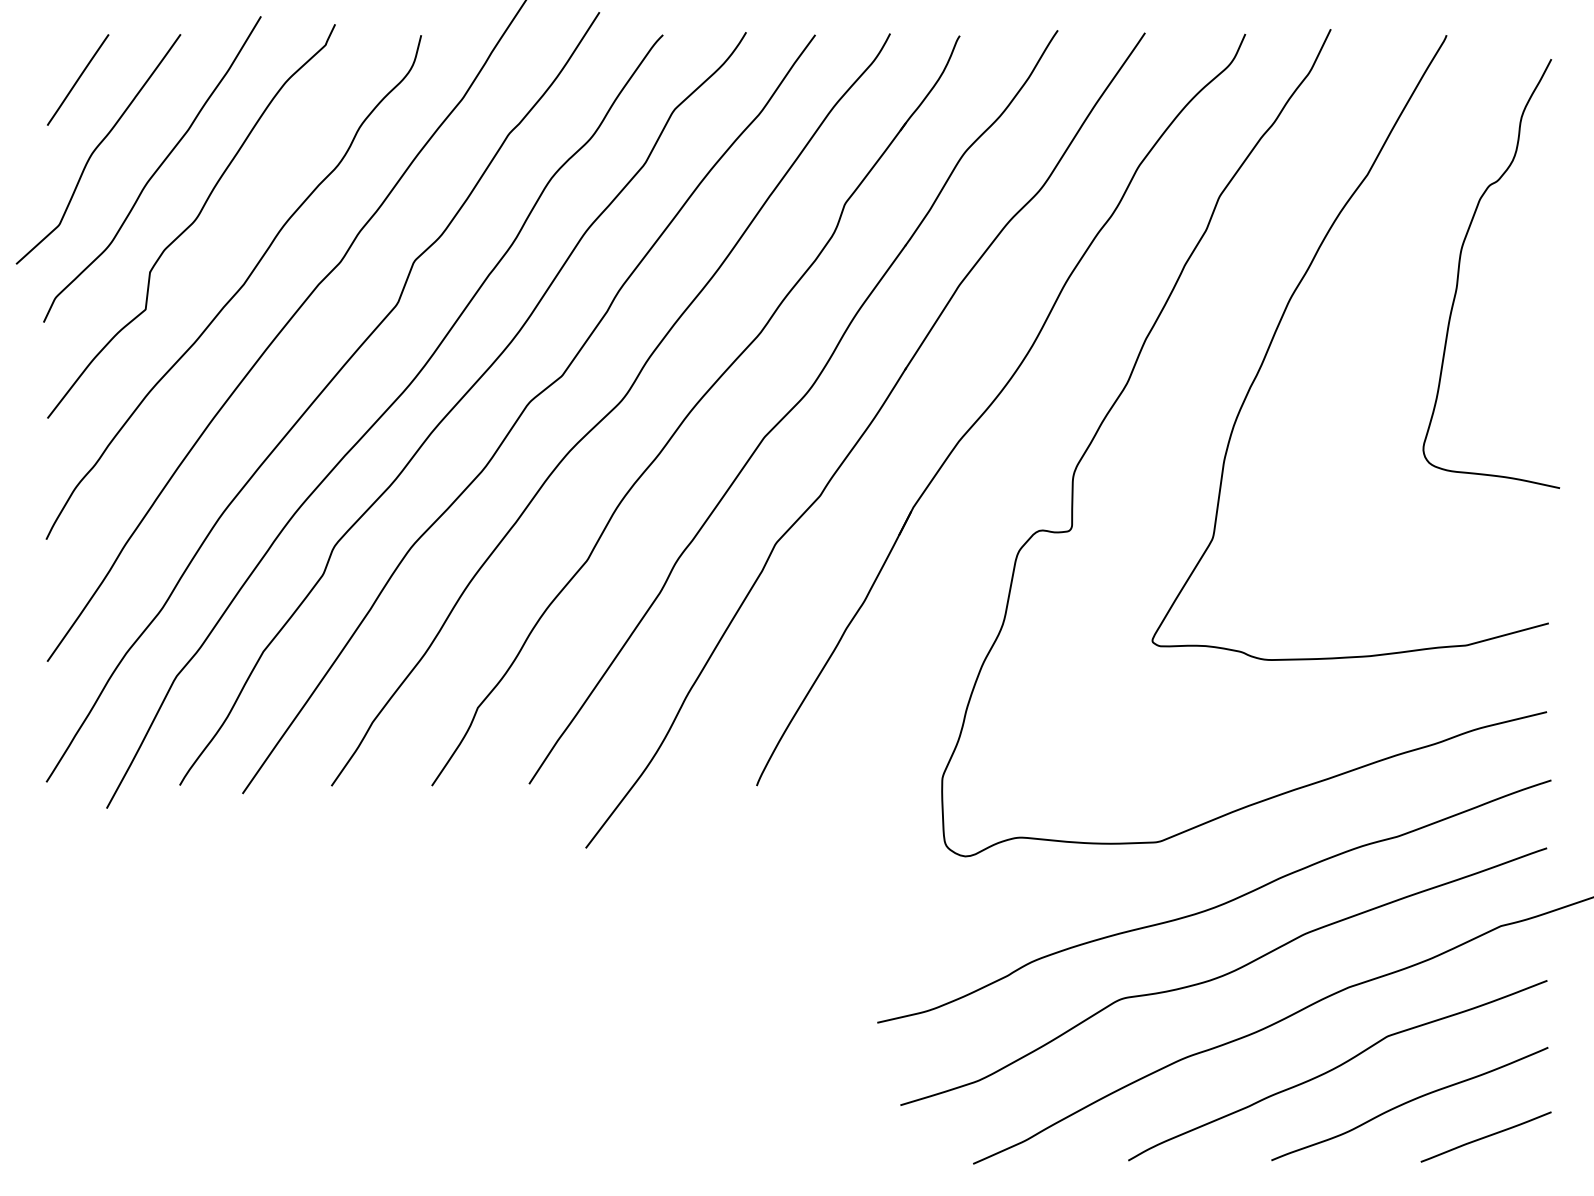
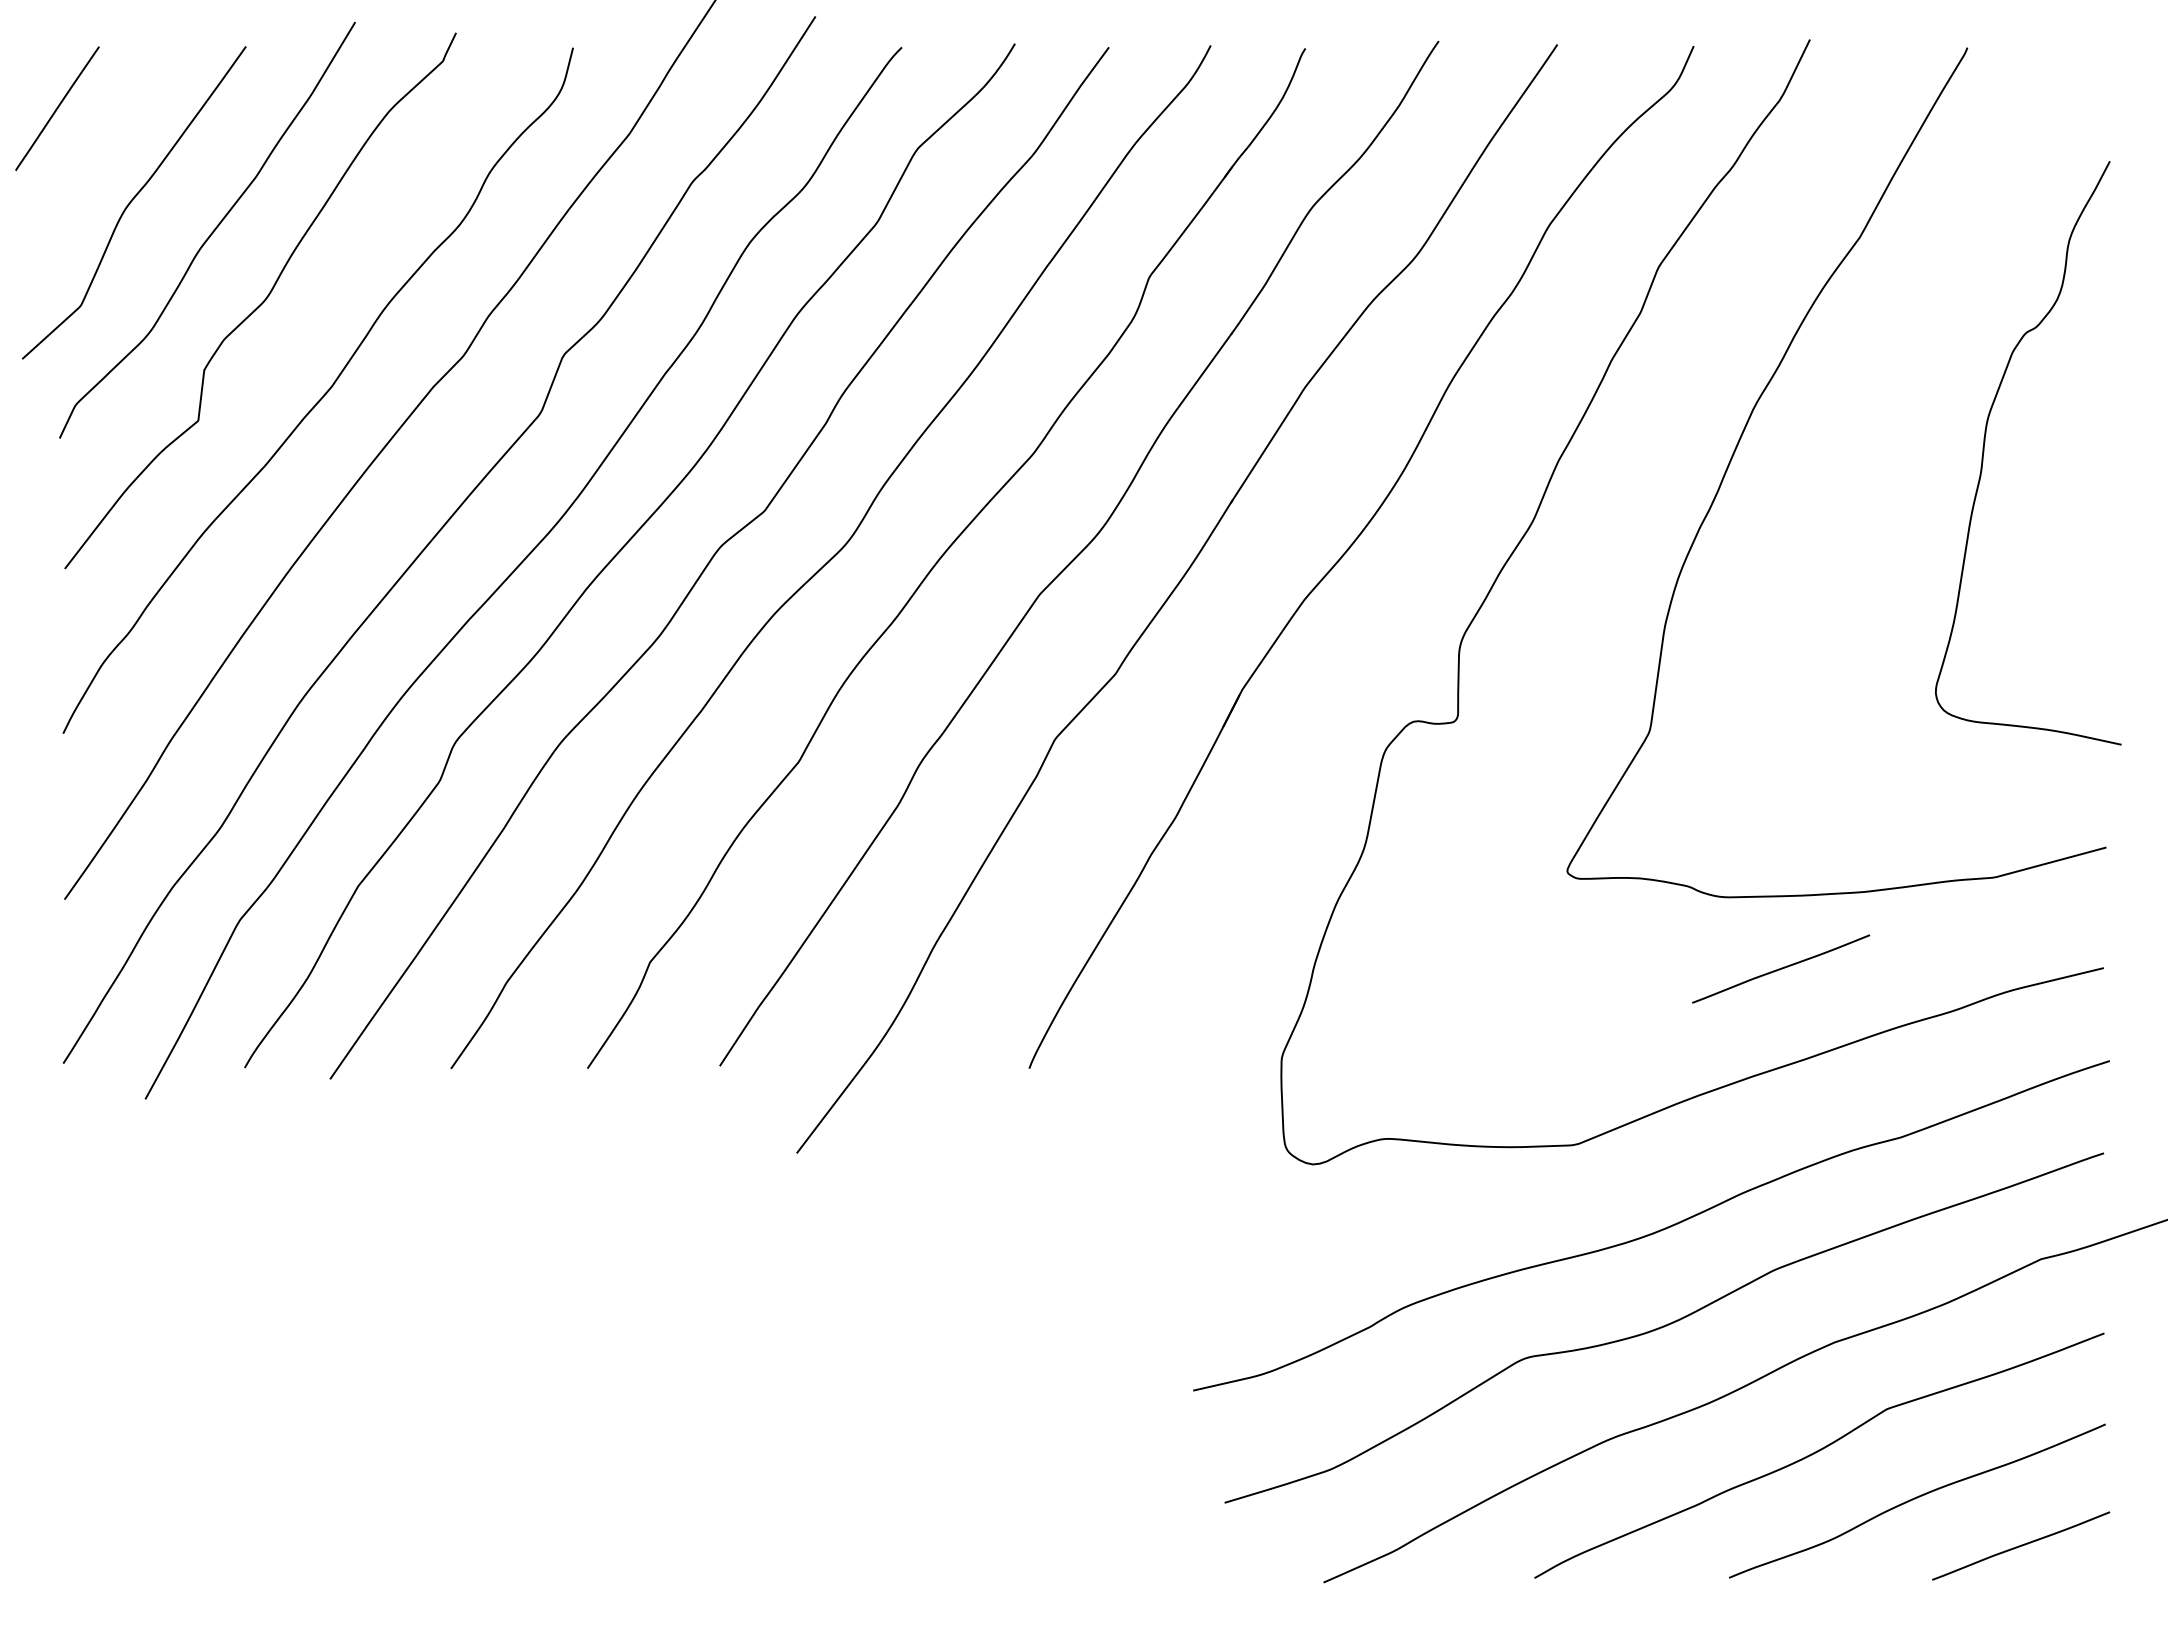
line: (78, 79) -> (57, 108), moved
curve: (1459, 273) -> (1984, 452), moved
curve: (1309, 712) -> (1781, 968), added

